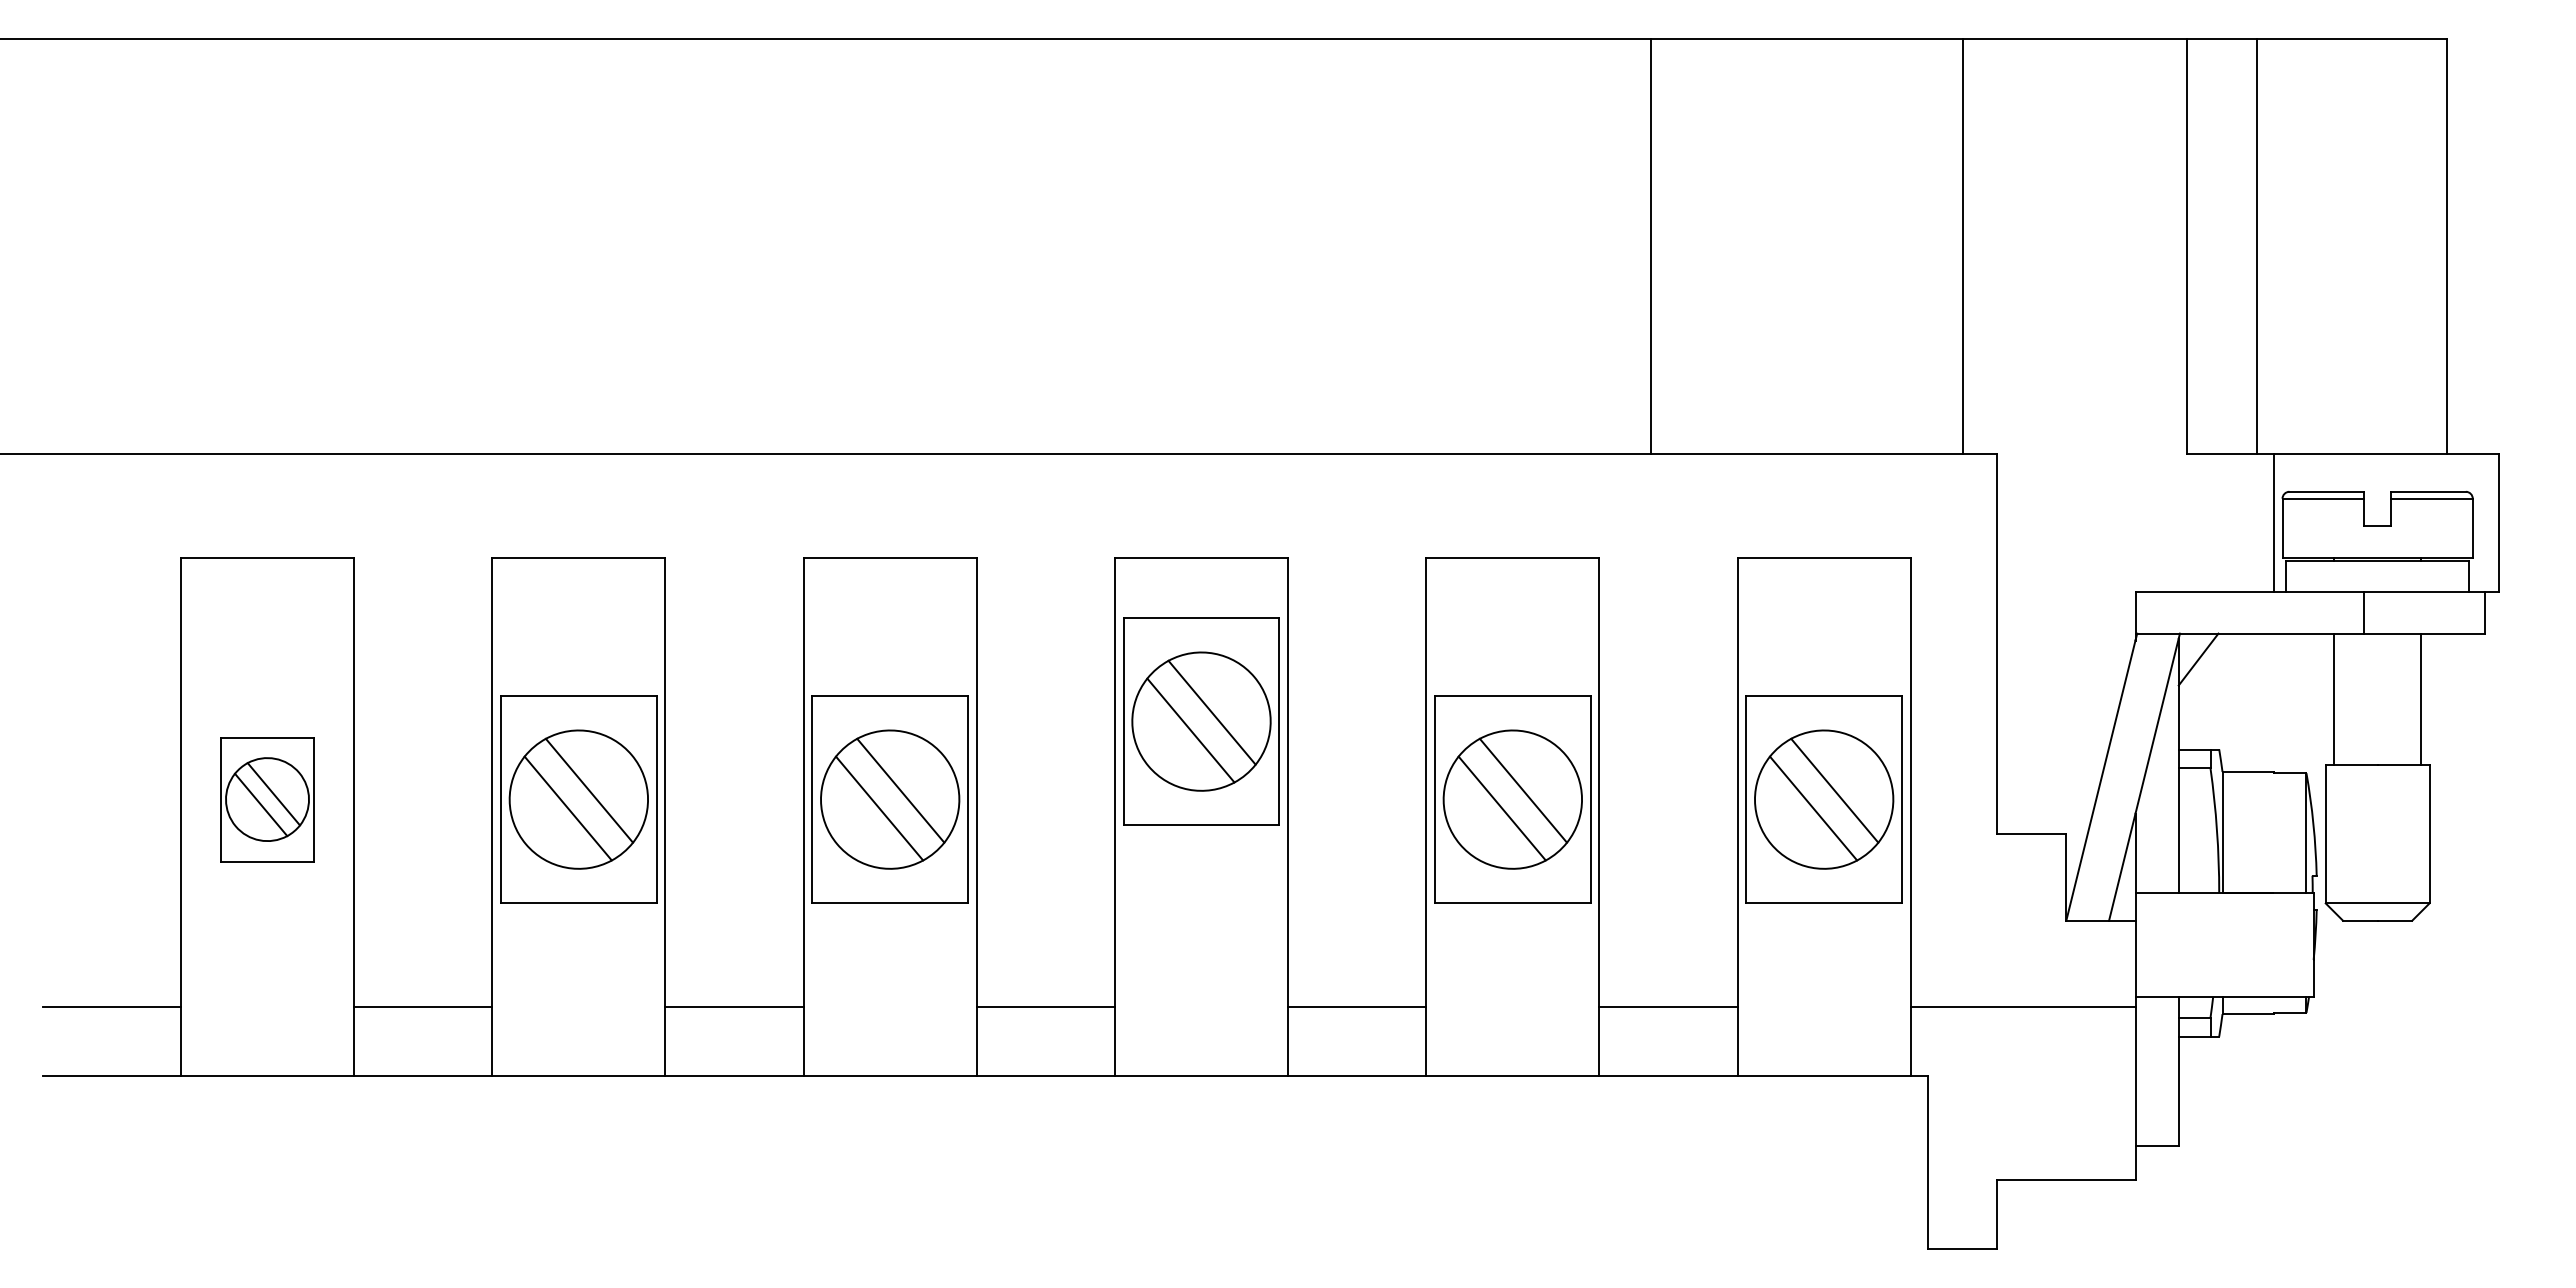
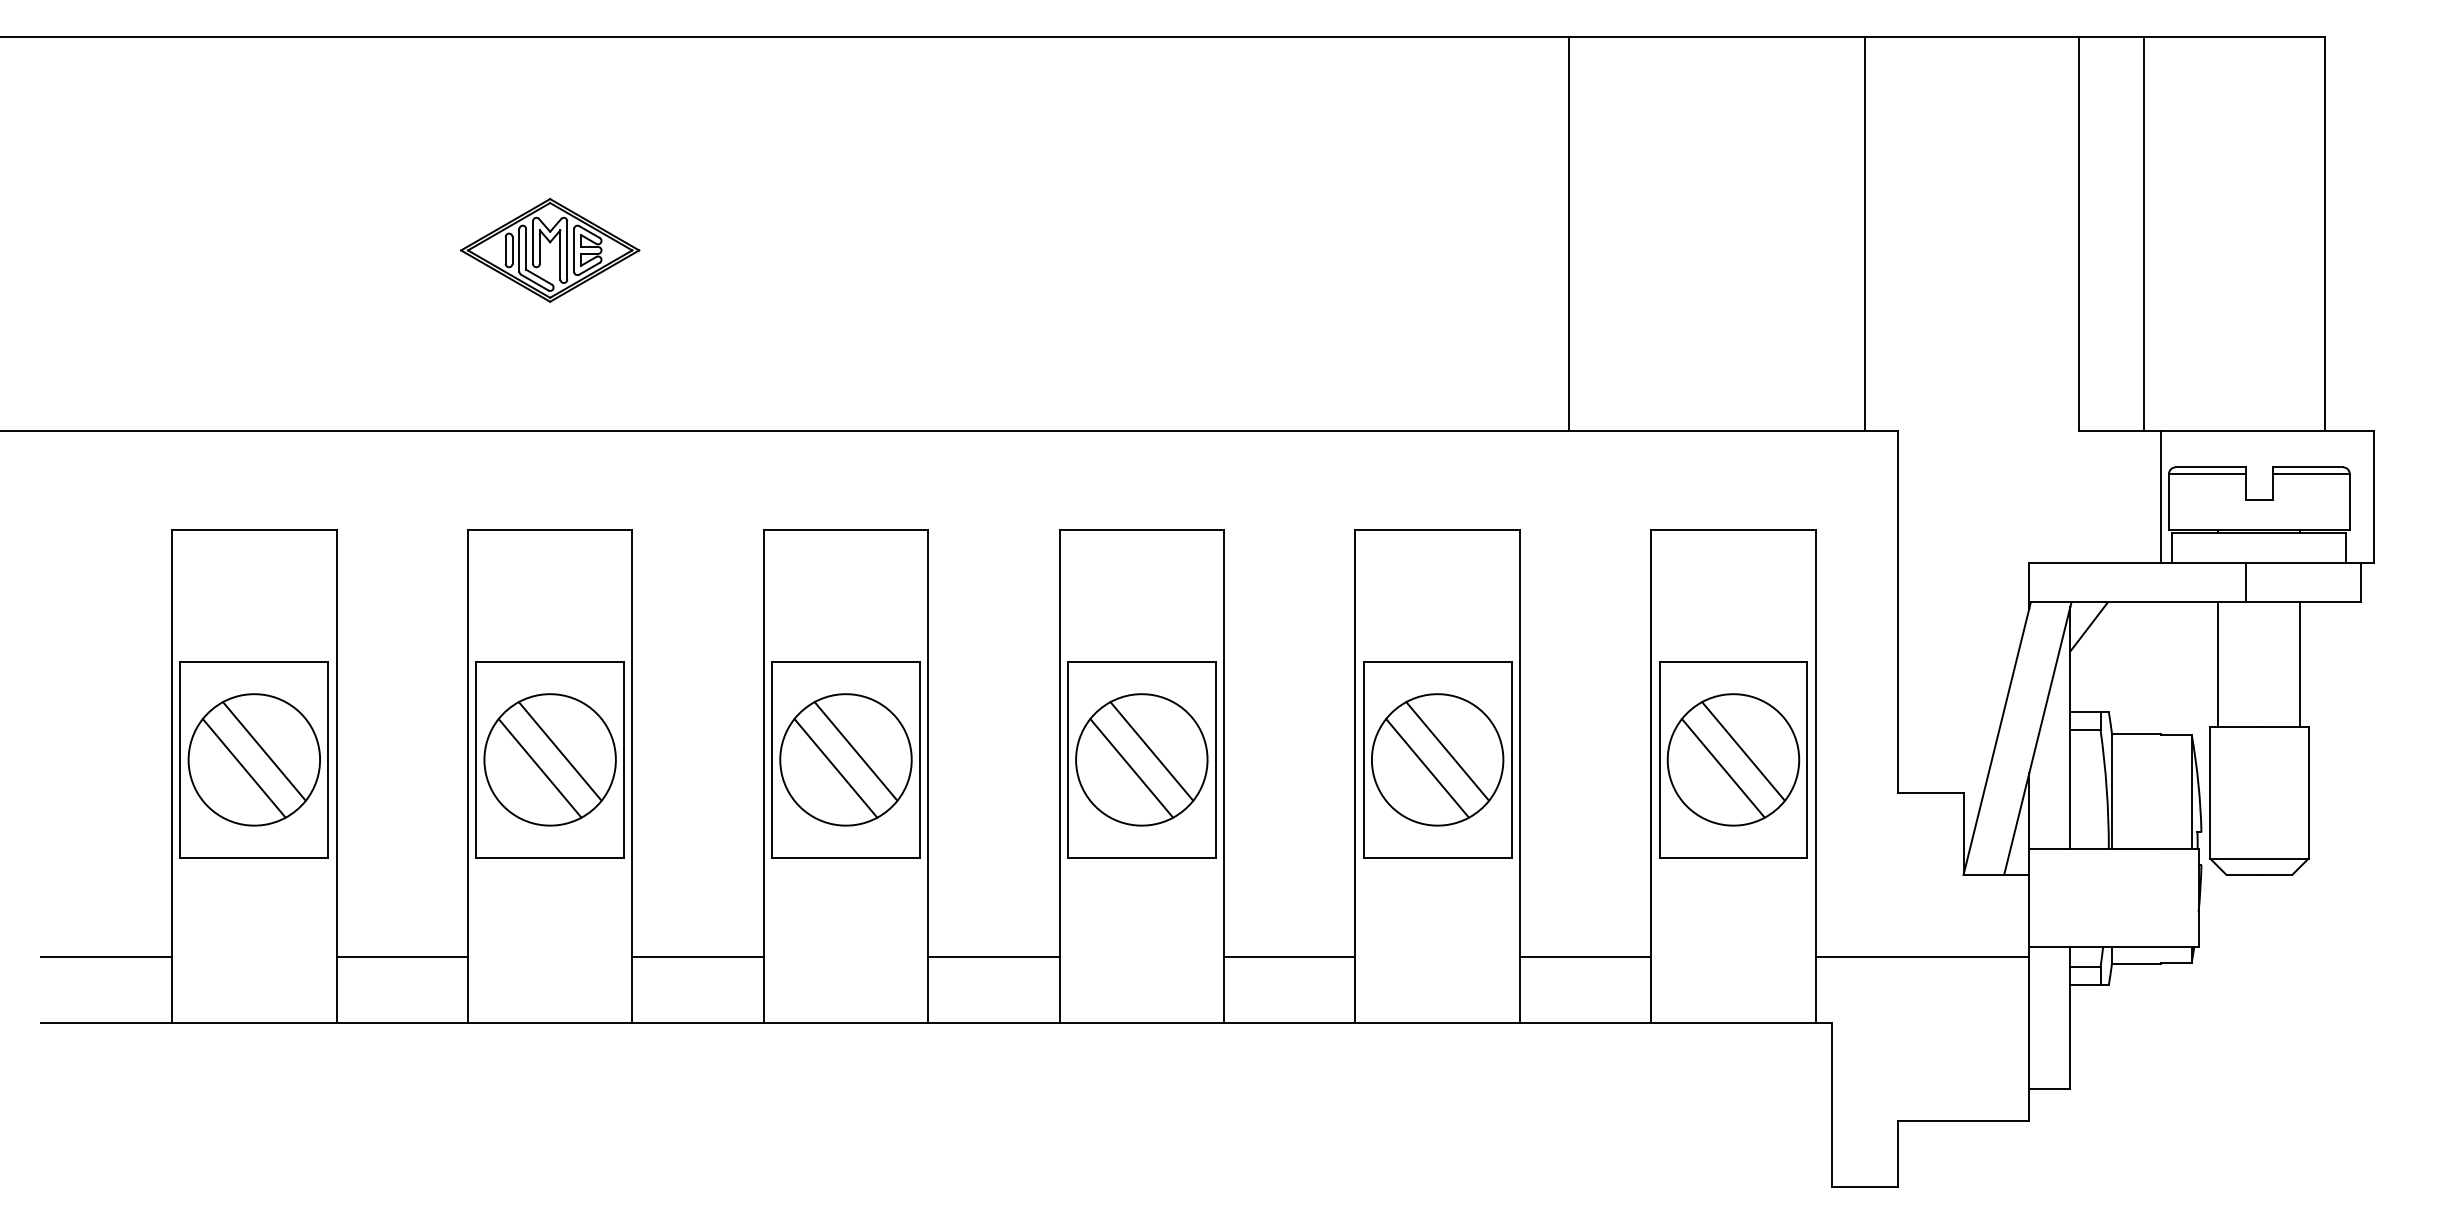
part: (578, 263) -> (549, 250), added
part: (1201, 721) -> (1141, 759), moved
part: (267, 799) -> (254, 759), size x1.67

